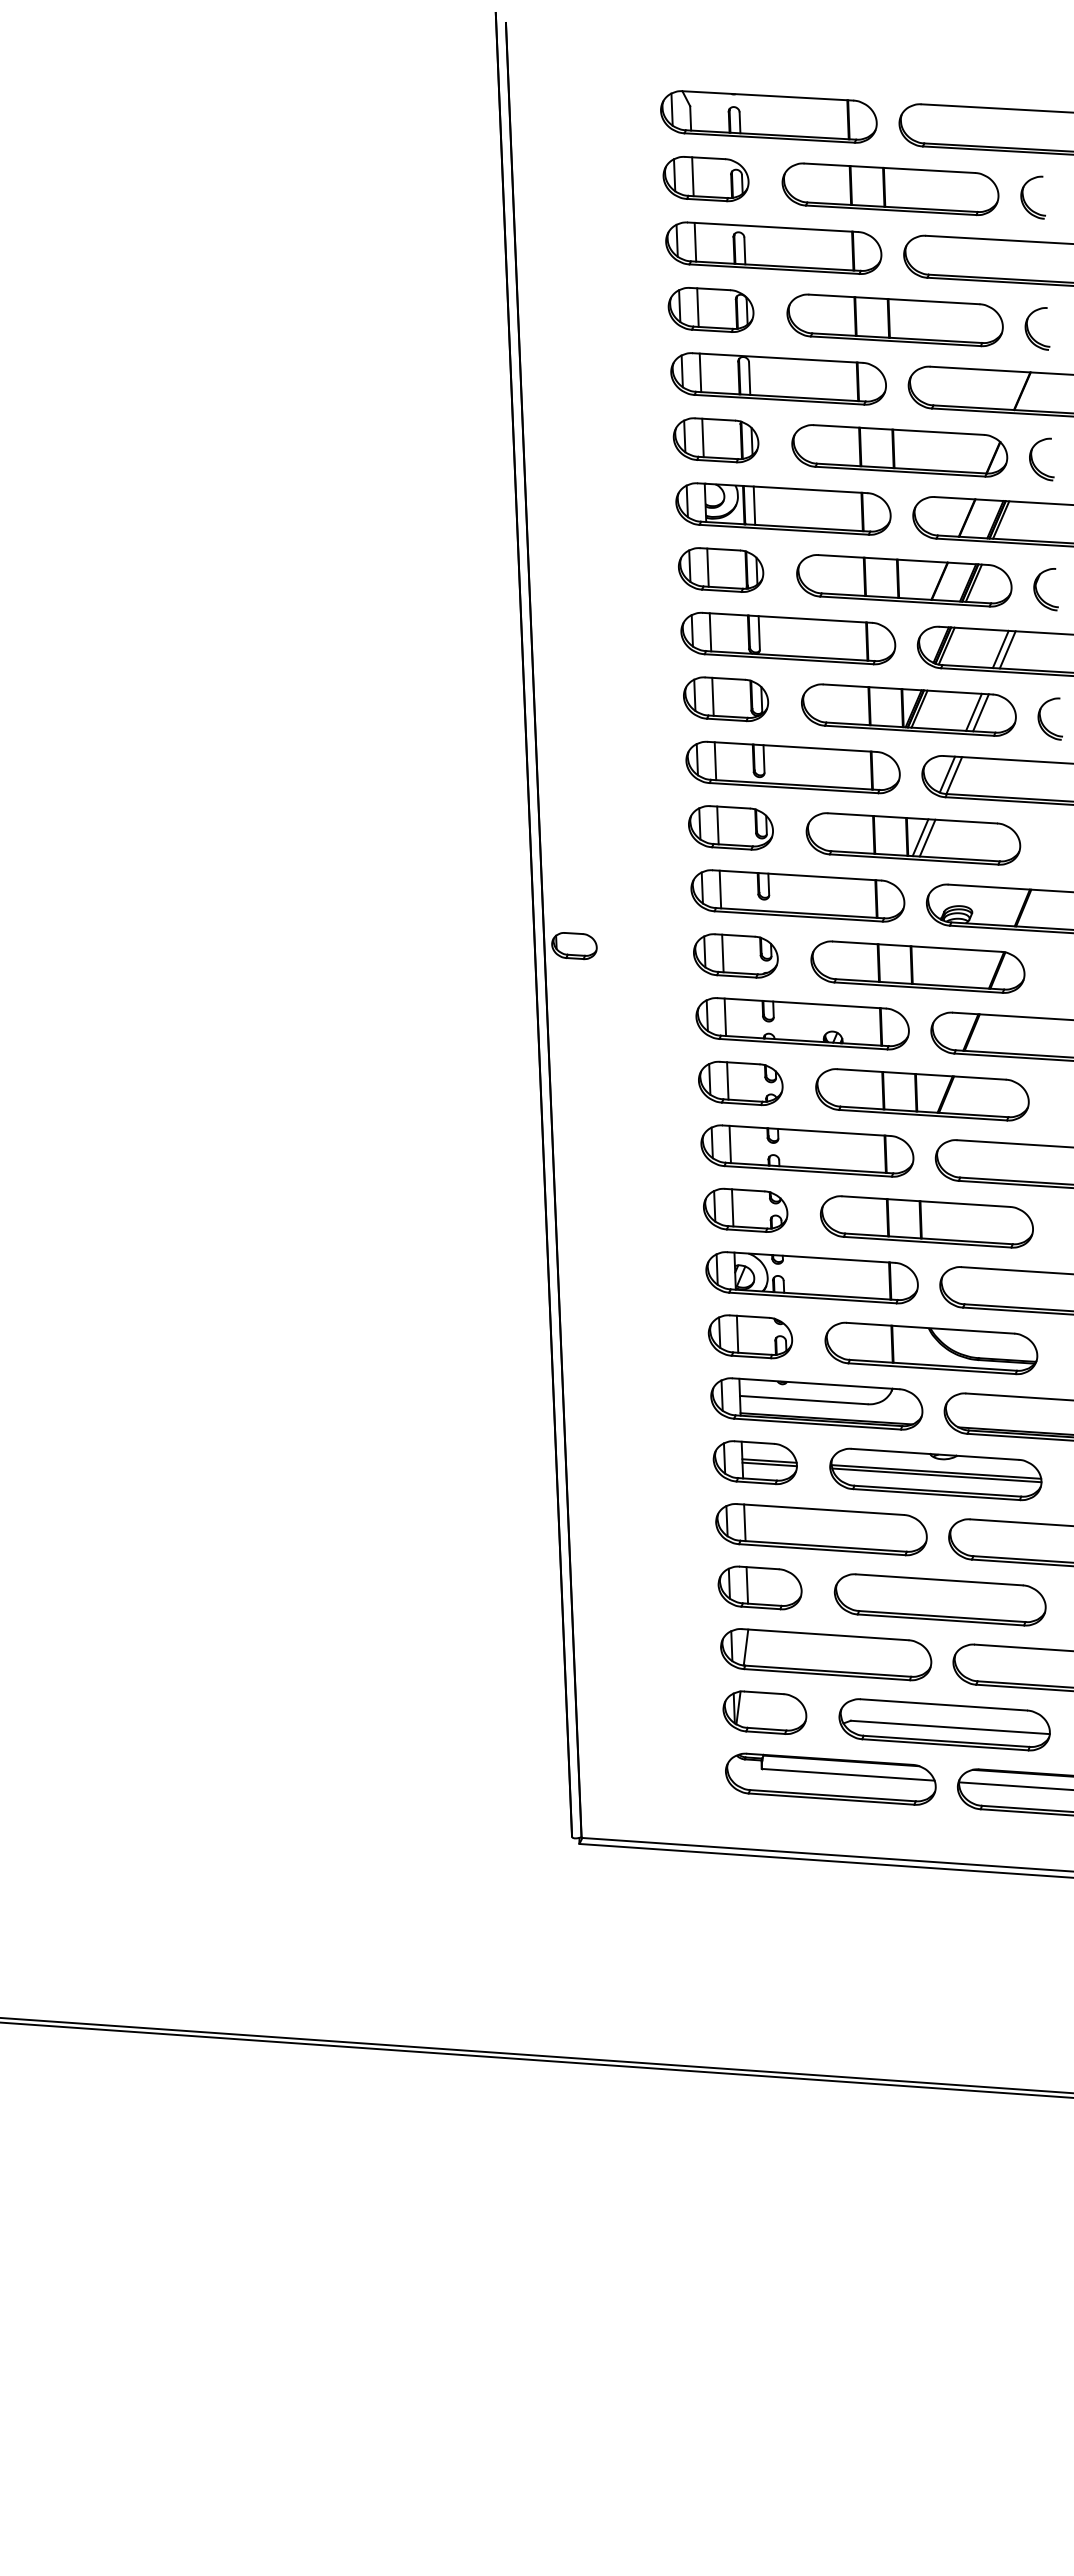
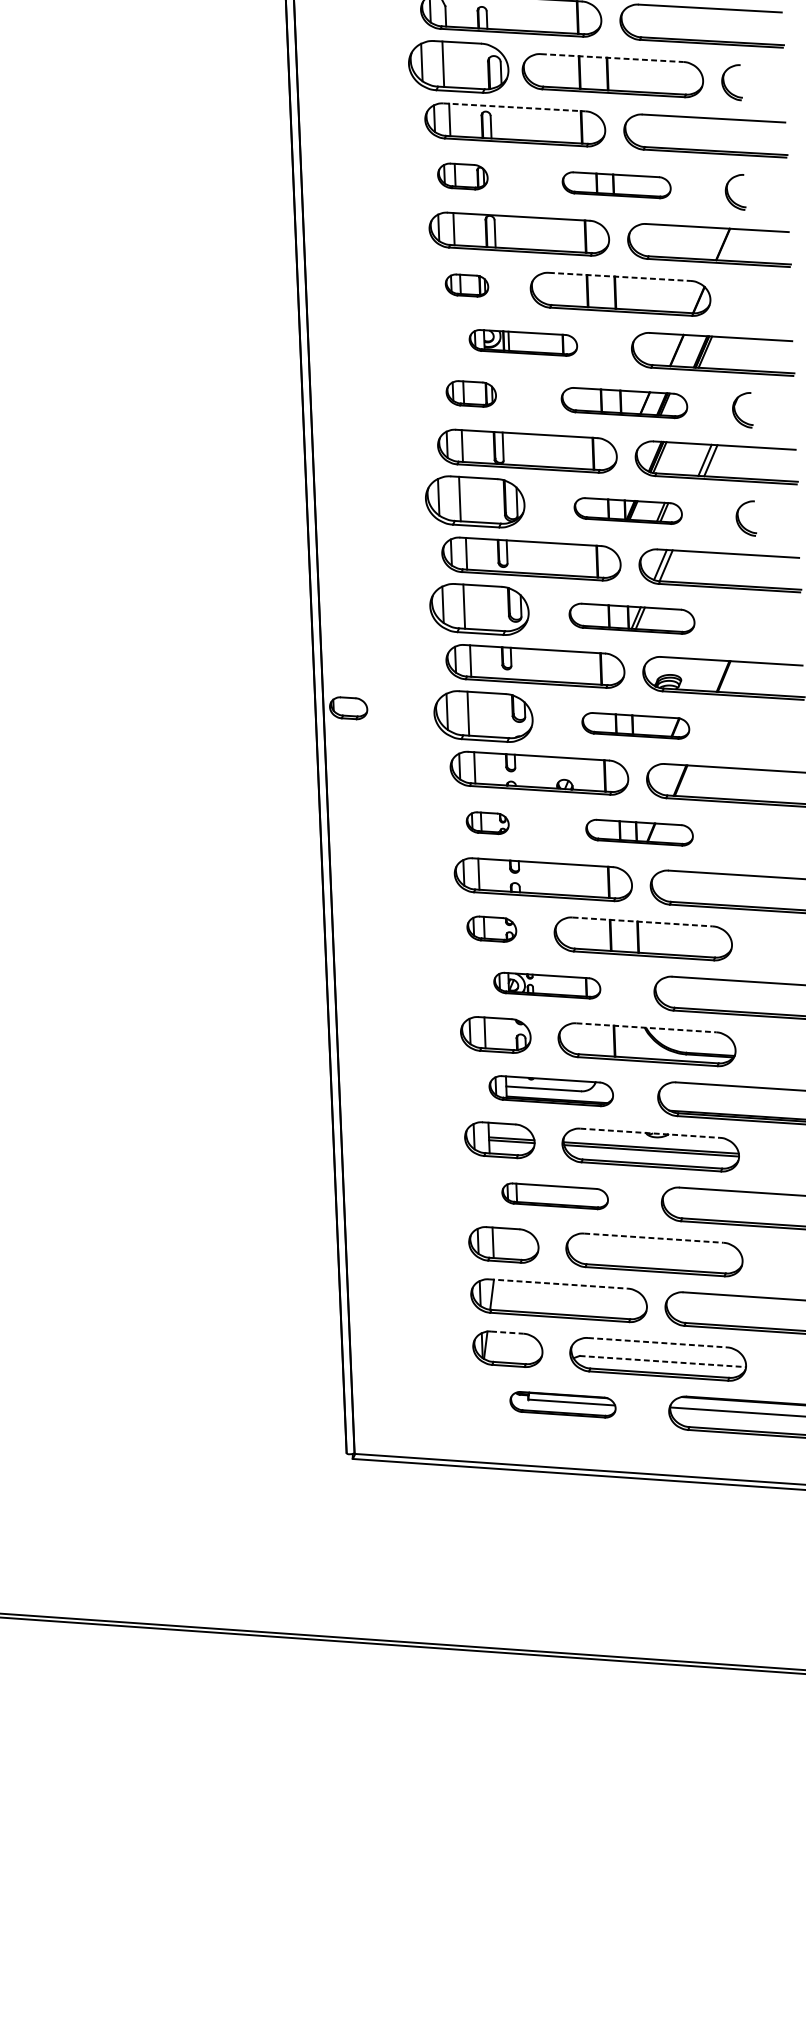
line: (890, 168) -> (612, 58), solid -> dashed
part: (705, 179) -> (458, 67), size x1.4
line: (773, 227) -> (515, 107), solid -> dashed
part: (710, 309) -> (462, 176), size x0.7
part: (894, 320) -> (616, 185), size x0.6
line: (899, 430) -> (620, 277), solid -> dashed
part: (715, 440) -> (466, 285), size x0.6
part: (1033, 460) -> (732, 302), removed
part: (783, 508) -> (523, 342), size x0.6
part: (721, 569) -> (471, 393), size x0.7
part: (904, 580) -> (624, 402), size x0.7
part: (726, 699) -> (475, 502), size x1.4
part: (908, 709) -> (627, 510), size x0.6
part: (730, 827) -> (479, 609), size x1.4
part: (913, 838) -> (632, 618), size x0.7
part: (735, 955) -> (483, 716), size x1.4
part: (917, 966) -> (635, 725), size x0.6
part: (740, 1083) -> (487, 823), size x0.6
part: (922, 1094) -> (639, 832), size x0.6
line: (926, 1201) -> (642, 921), solid -> dashed
part: (745, 1209) -> (491, 928), size x0.7
part: (811, 1277) -> (546, 985), size x0.6
line: (930, 1328) -> (646, 1028), solid -> dashed
part: (816, 1403) -> (550, 1090), size x0.7
line: (935, 1454) -> (650, 1133), solid -> dashed
part: (821, 1529) -> (555, 1196), size x0.6
line: (940, 1579) -> (654, 1237), solid -> dashed
line: (825, 1634) -> (558, 1283), solid -> dashed
line: (764, 1692) -> (507, 1332), solid -> dashed
line: (944, 1704) -> (657, 1342), solid -> dashed
line: (950, 1727) -> (663, 1361), solid -> dashed
part: (830, 1778) -> (562, 1404), size x0.6

